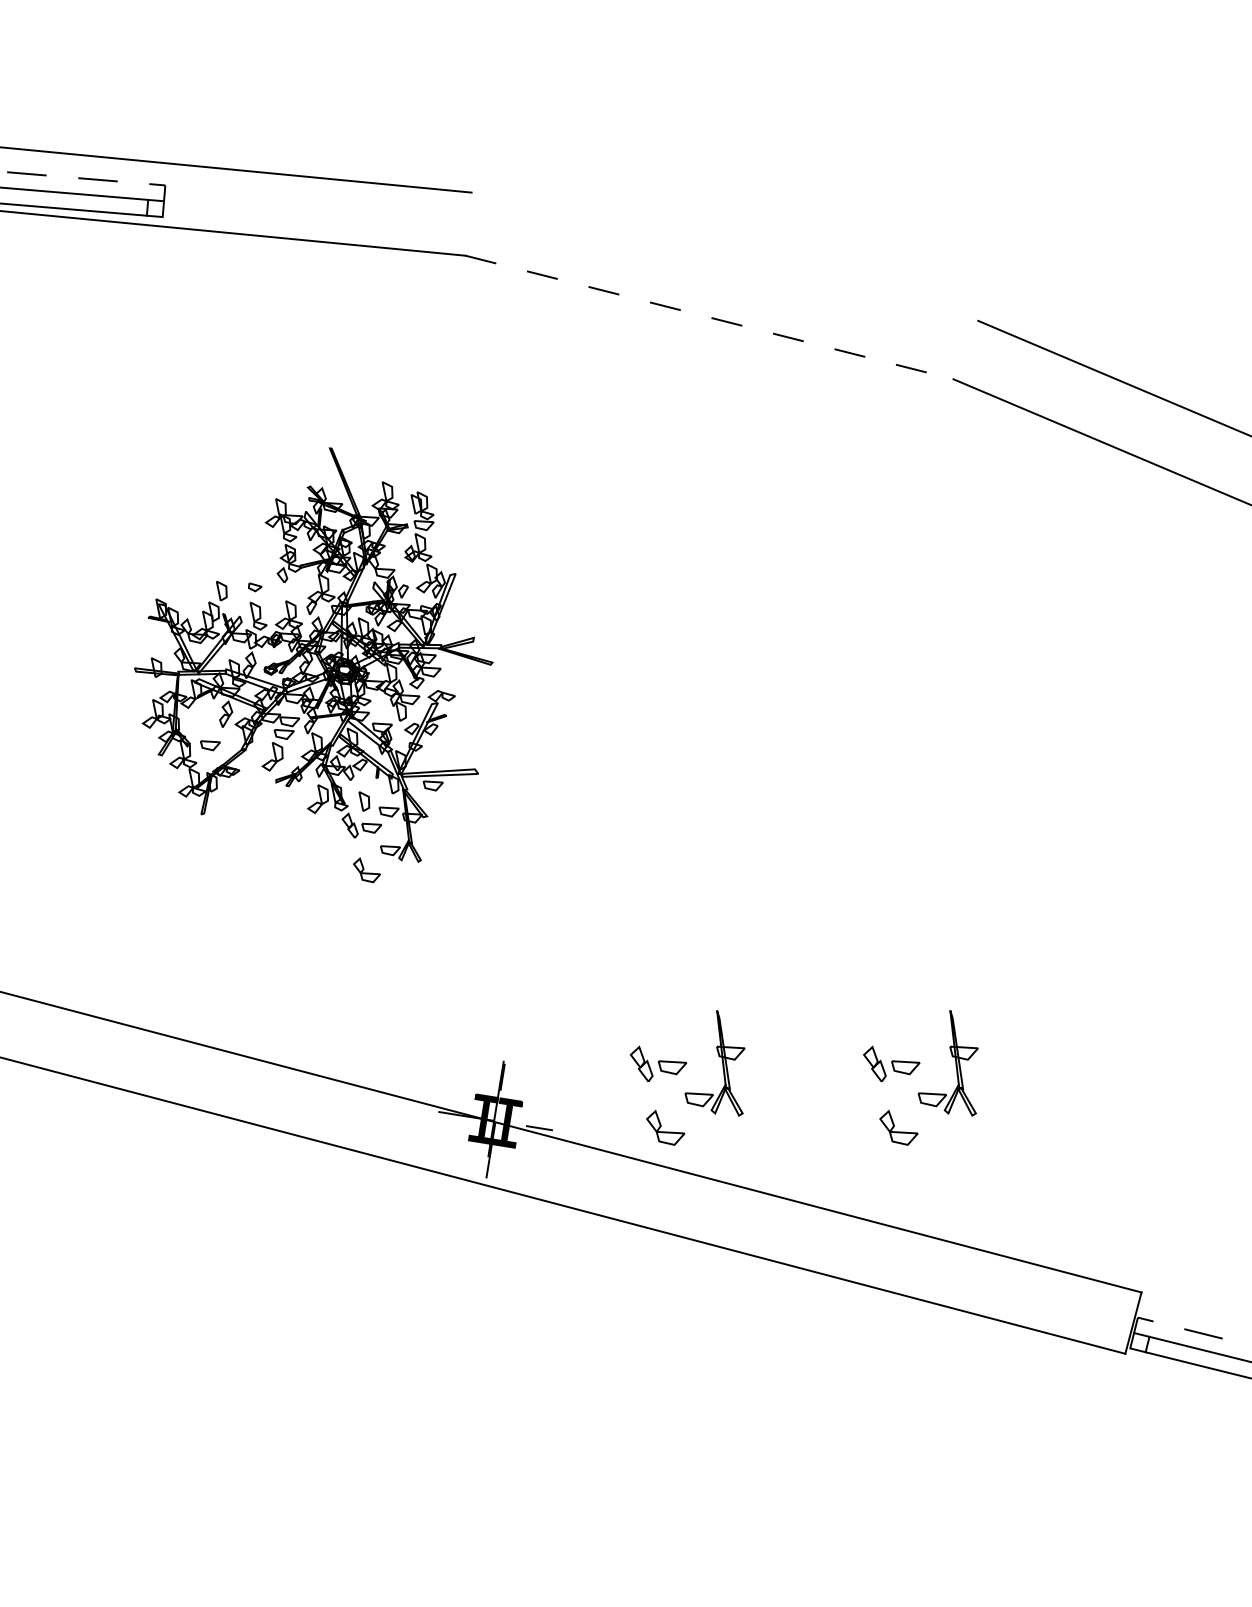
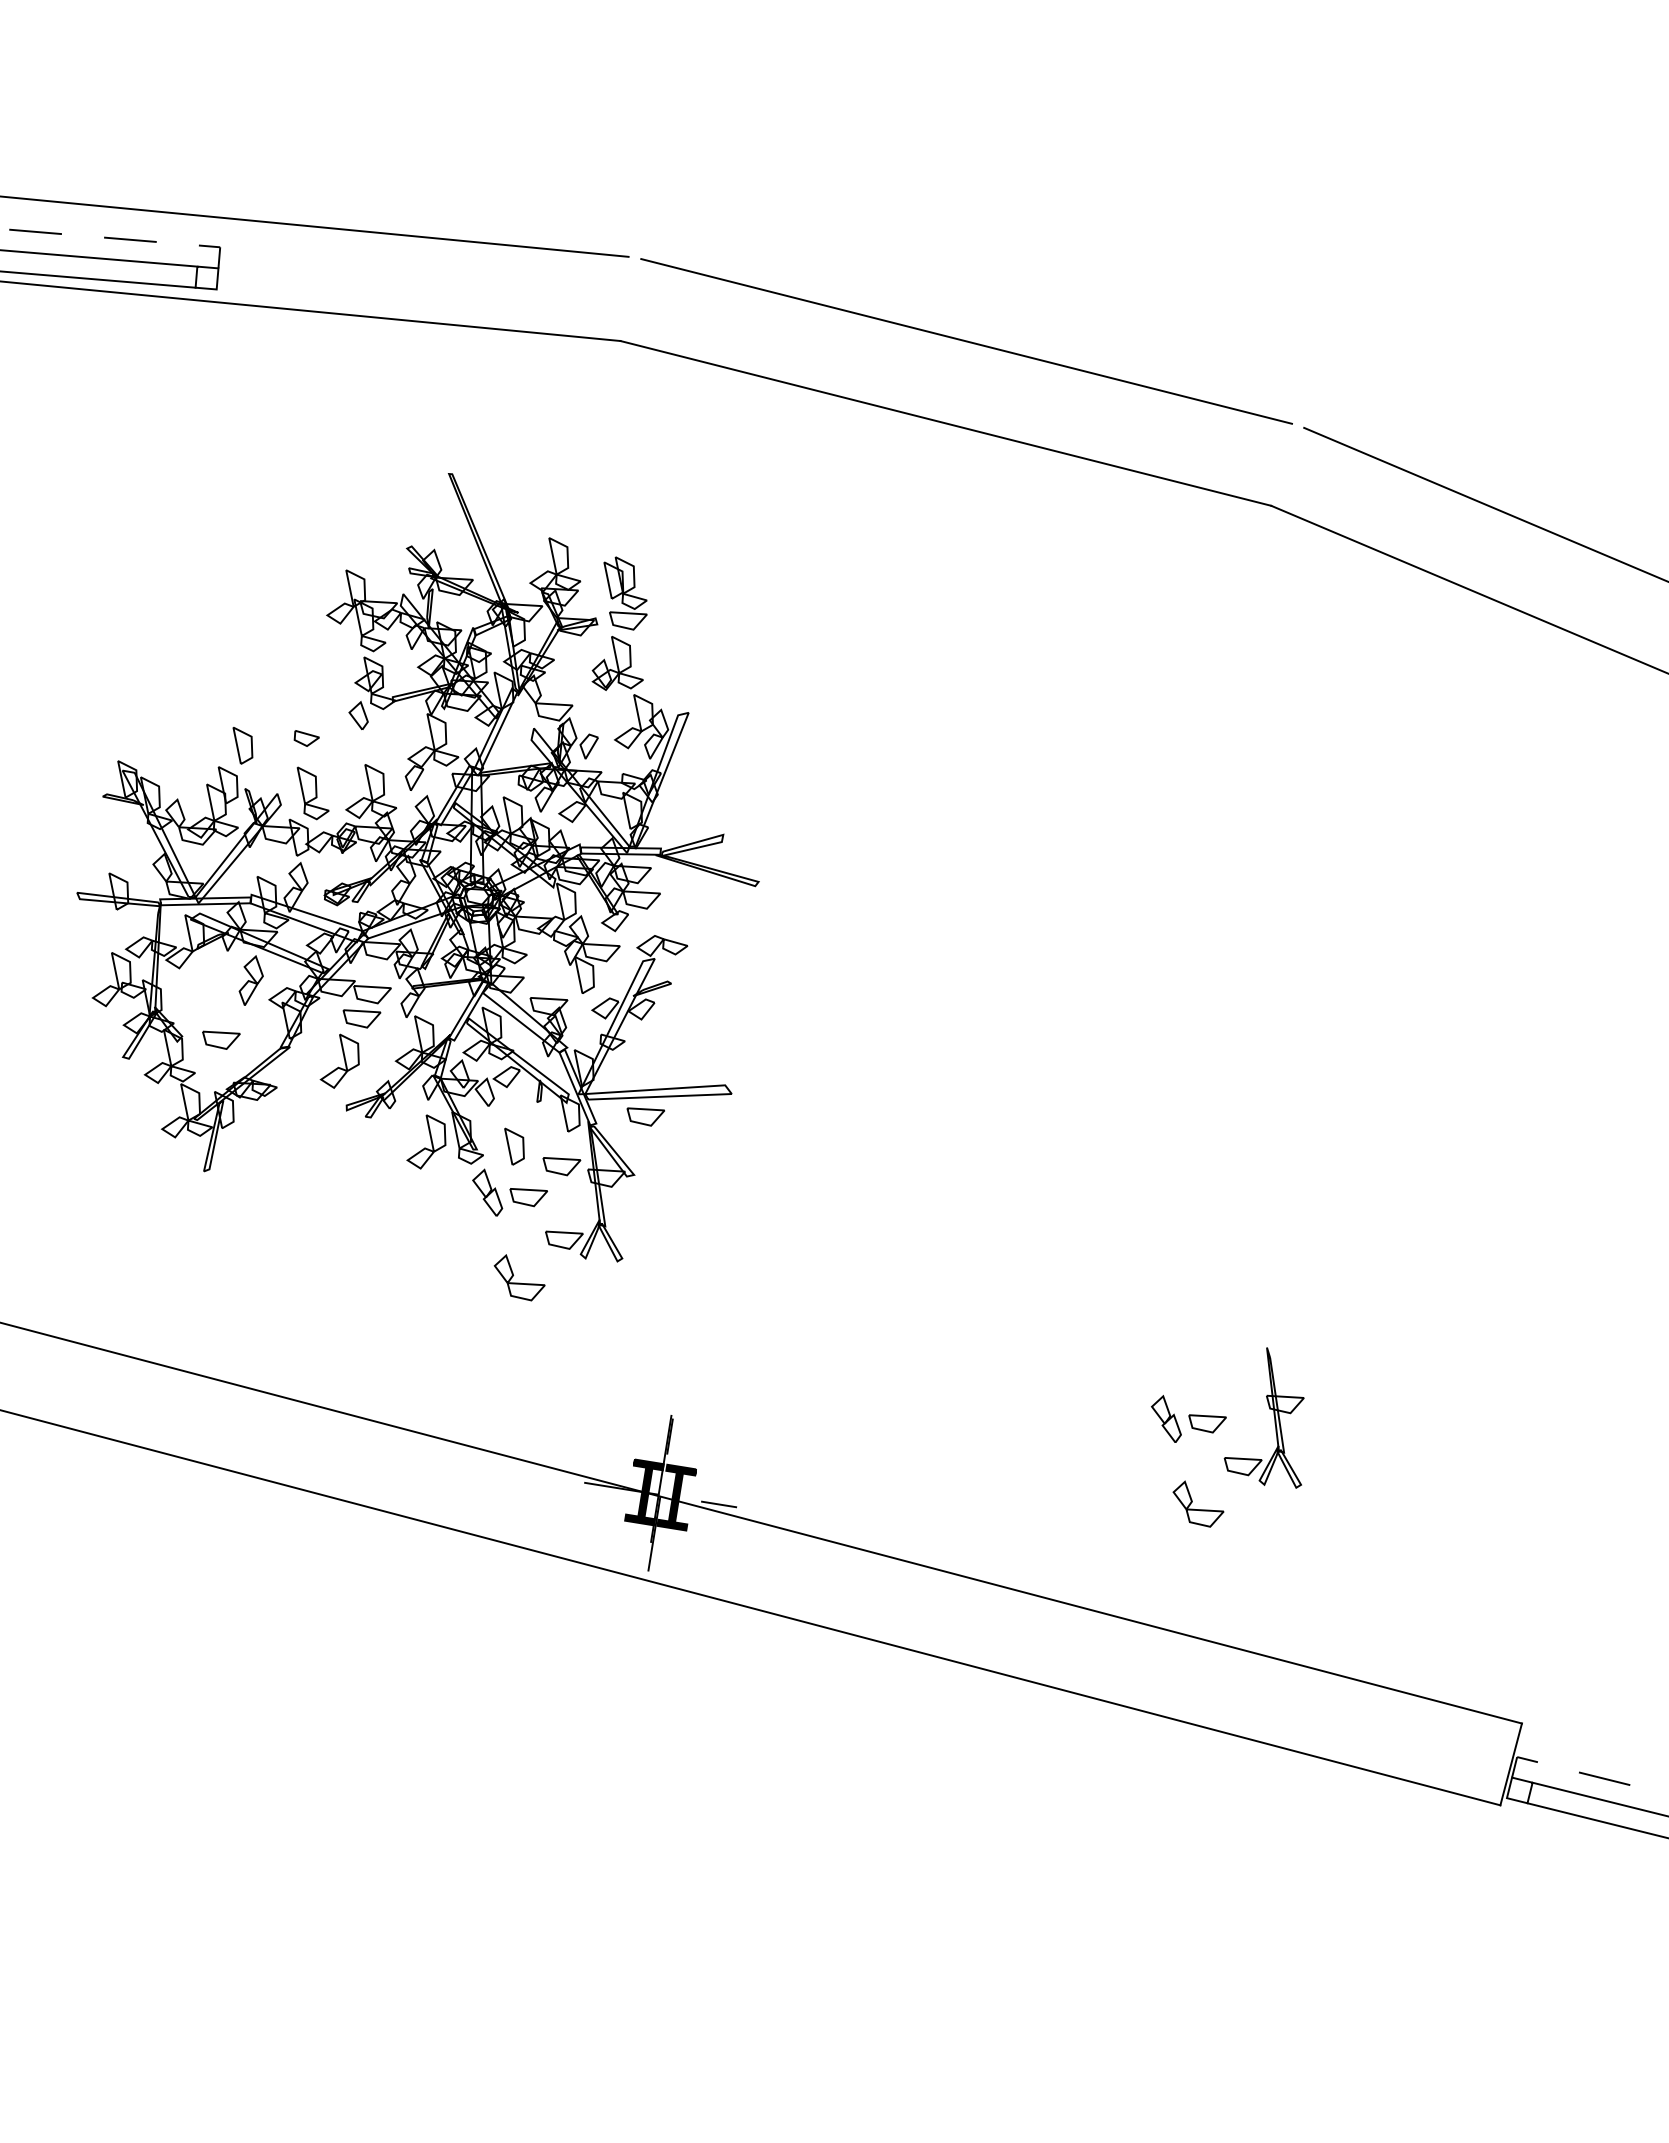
line: (724, 256) -> (966, 341), added
line: (709, 317) -> (945, 423), dashed -> solid
part: (313, 665) -> (417, 887), size x1.43
part: (678, 1073) -> (904, 1431), removed

